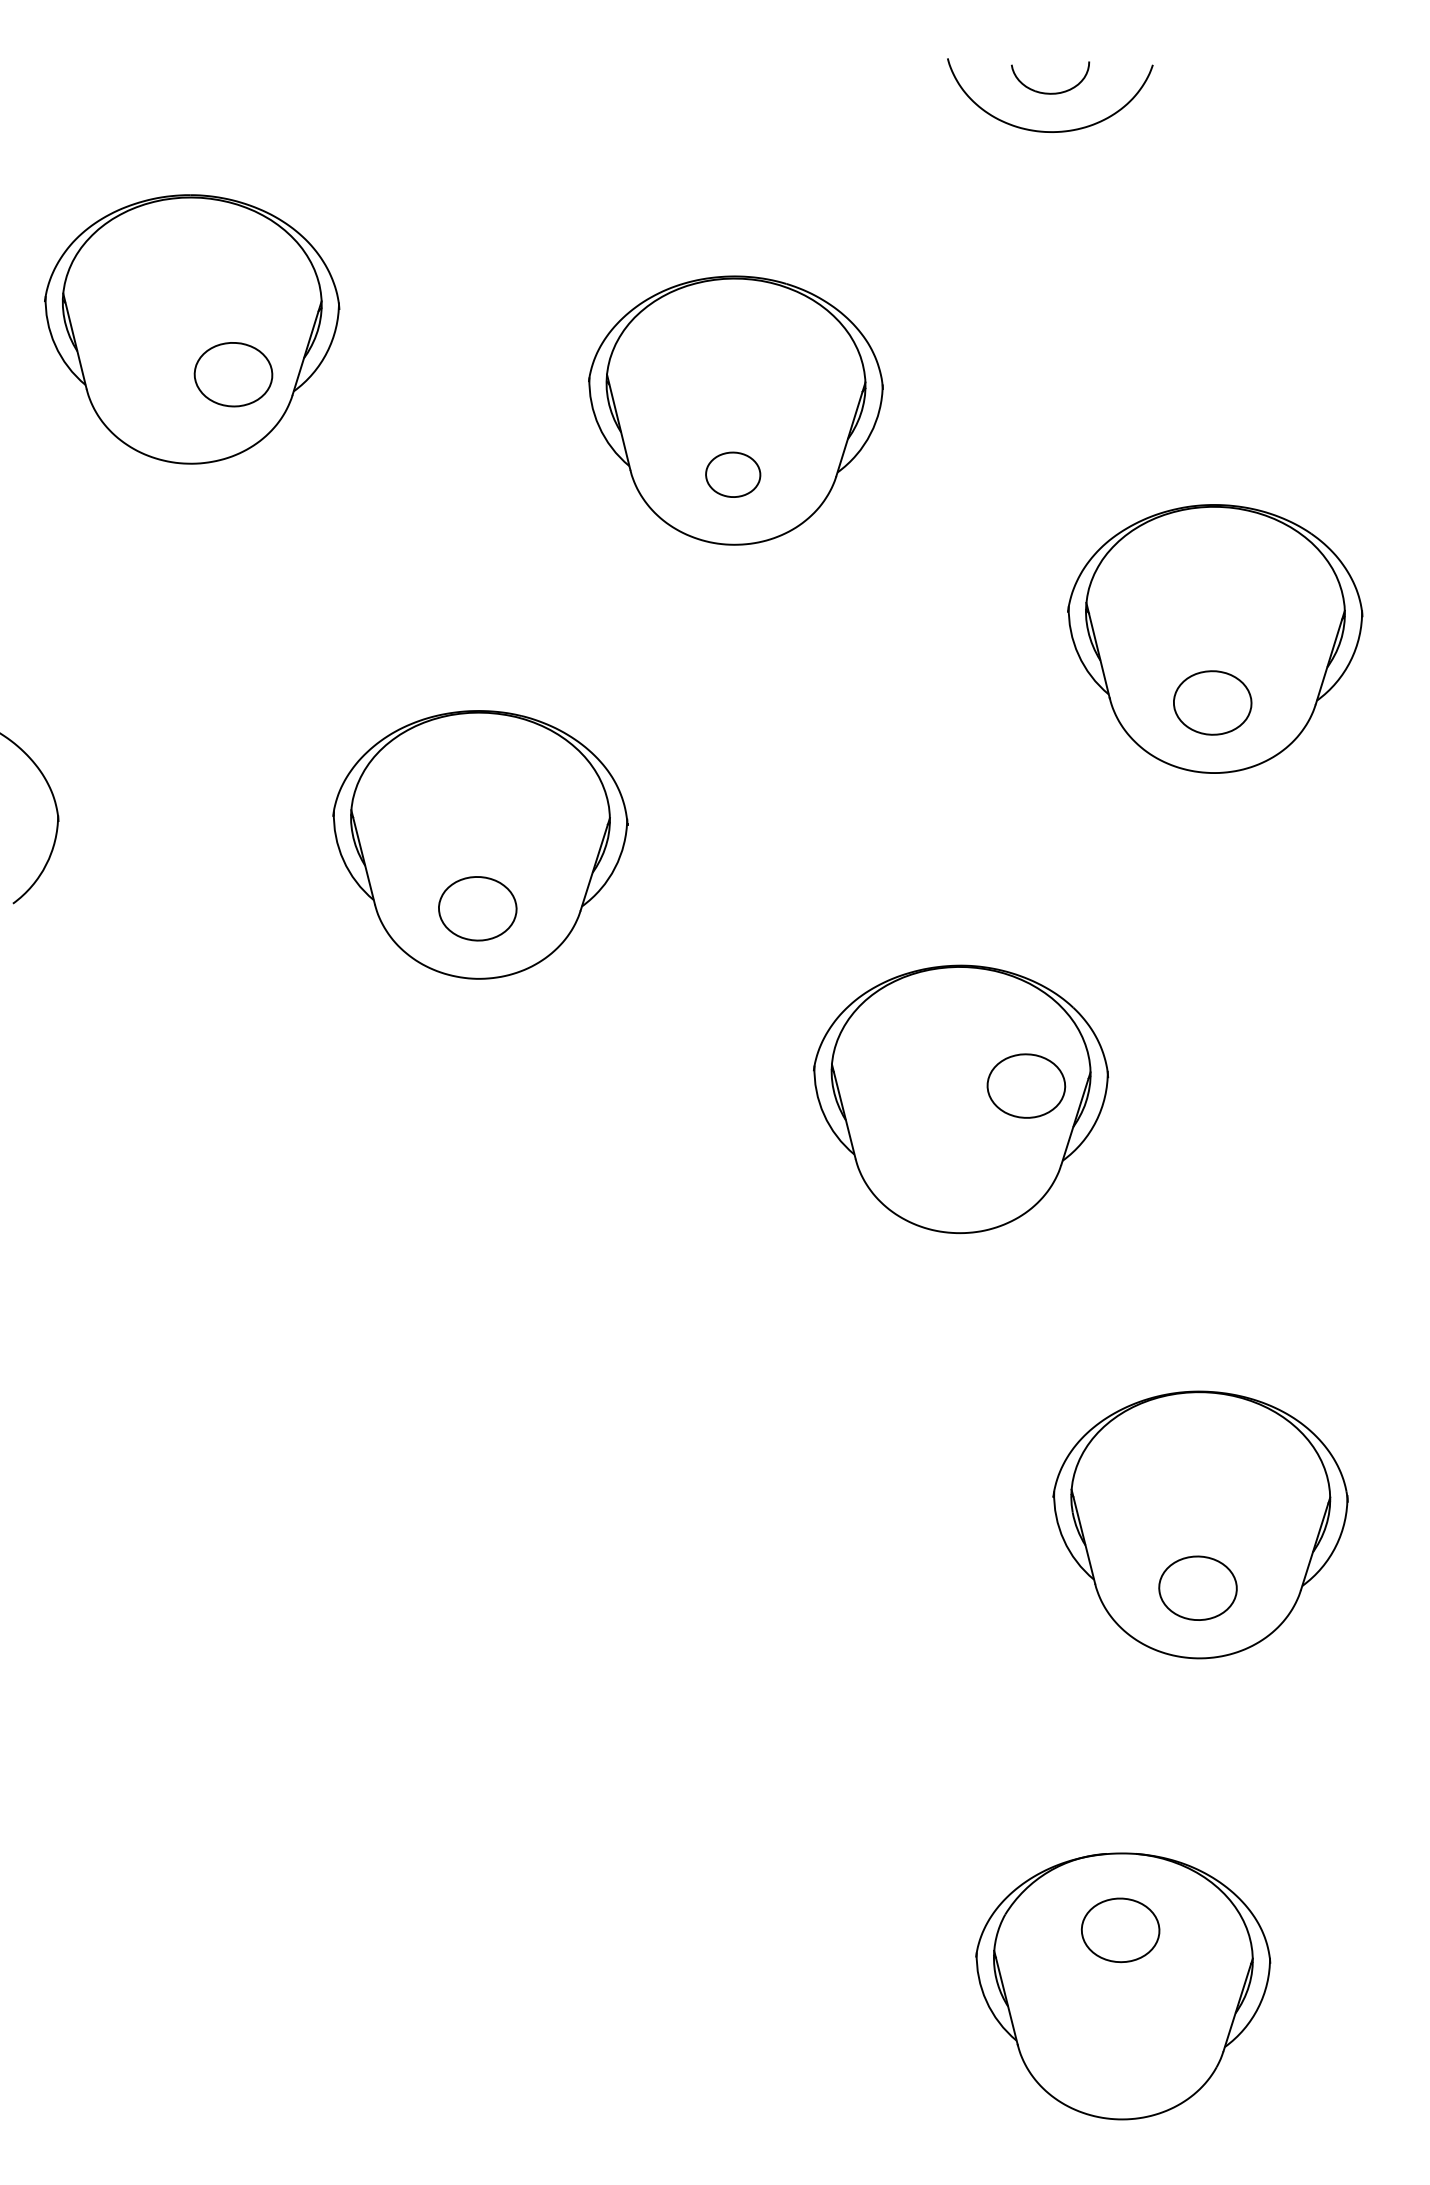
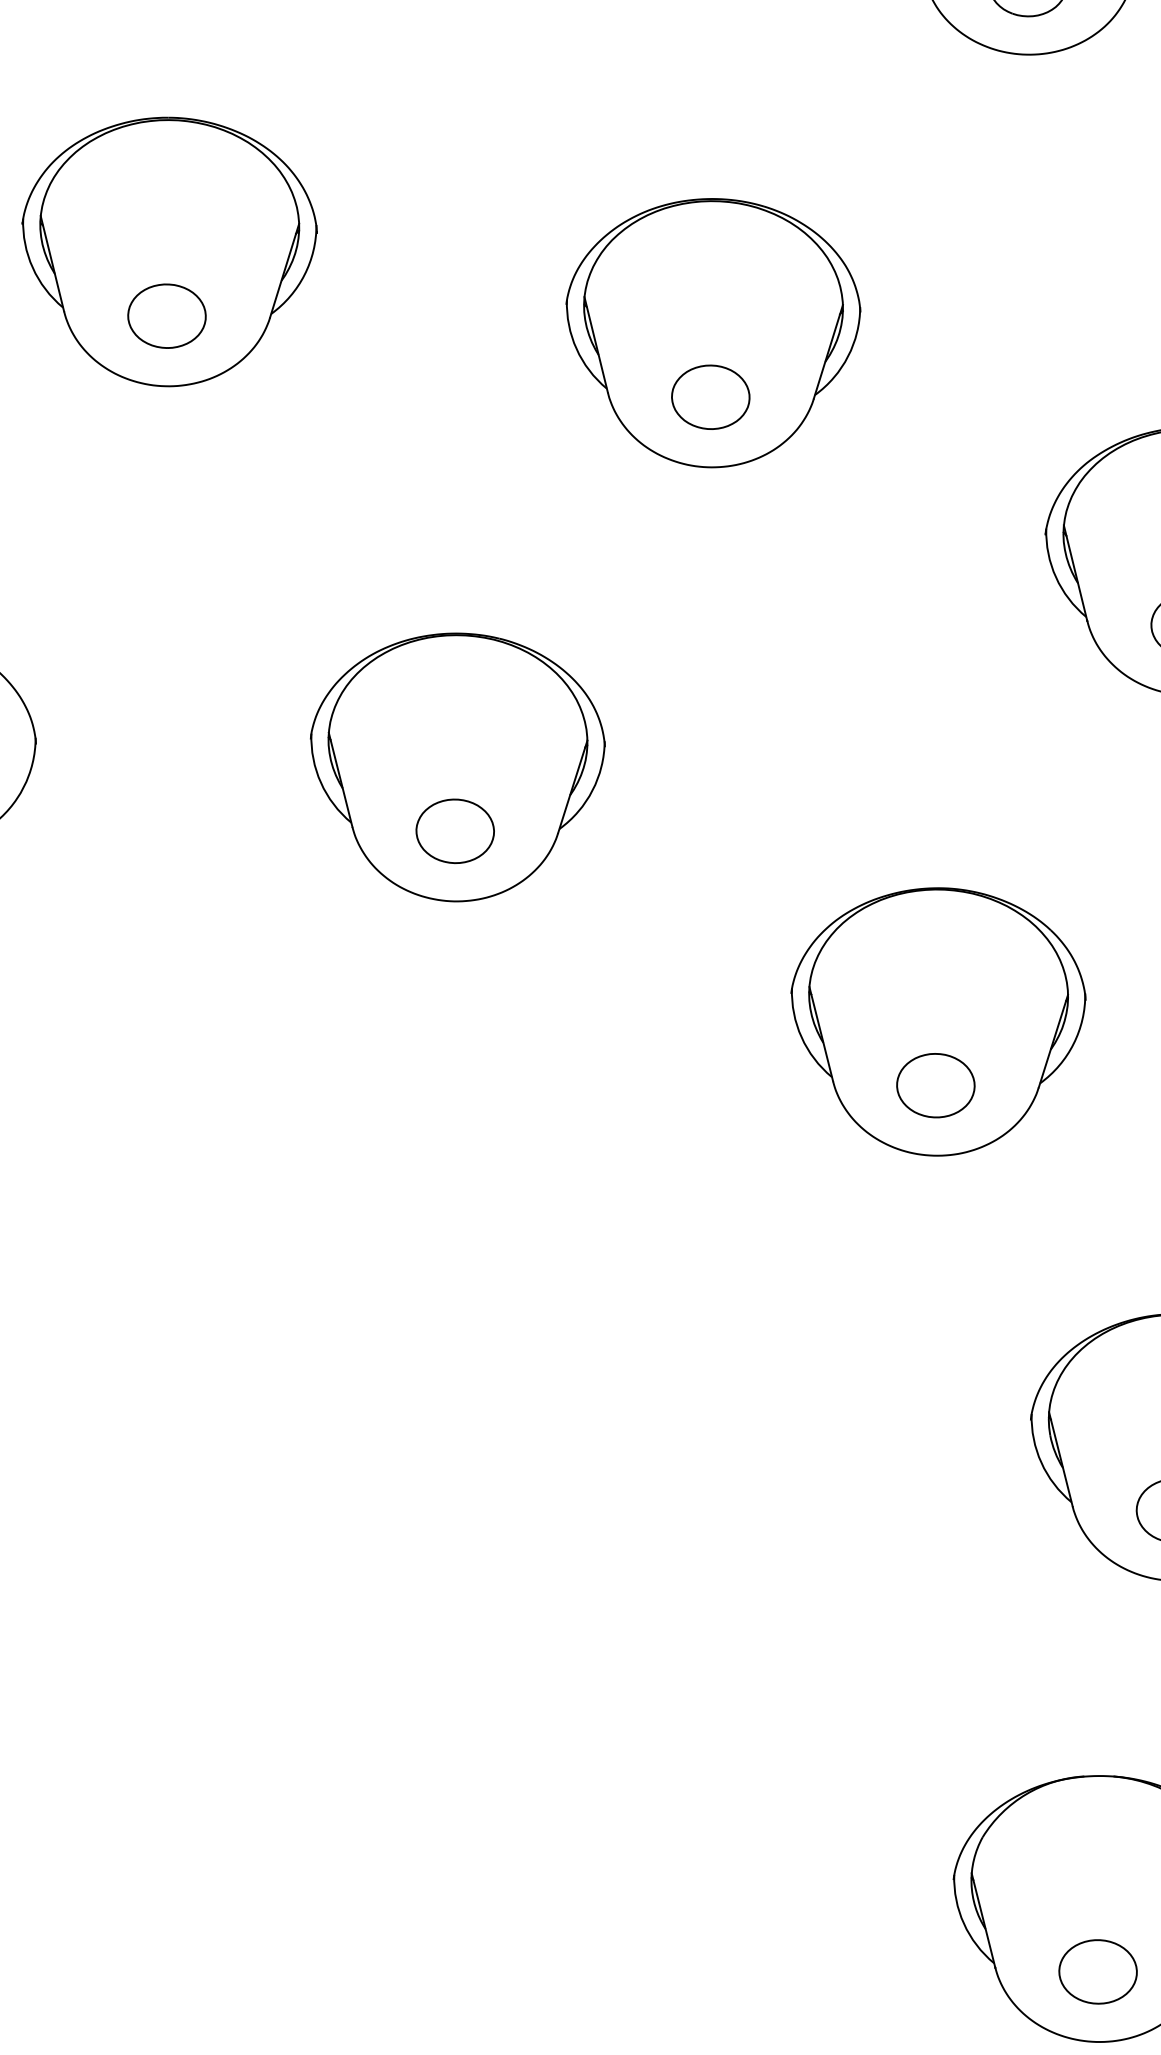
part: (233, 374) -> (166, 316), moved
part: (732, 474) -> (709, 397), size x1.43
part: (1026, 1085) -> (935, 1085), moved
part: (1120, 1930) -> (1097, 1972), moved

